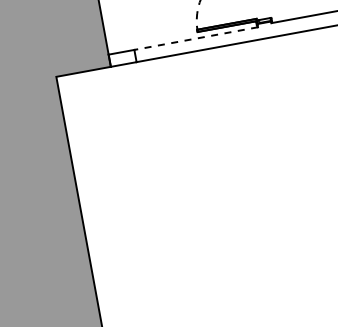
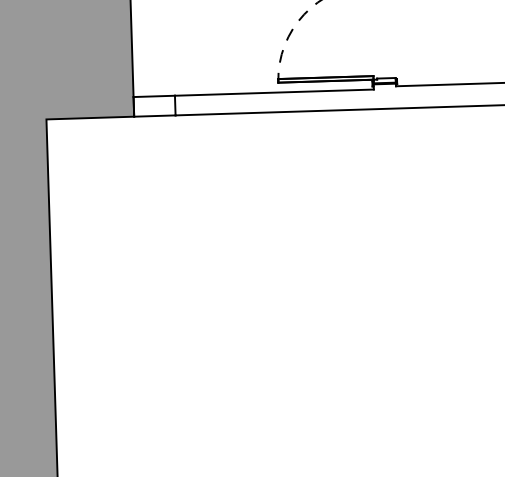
line: (196, 38) -> (274, 92), dashed -> solid

